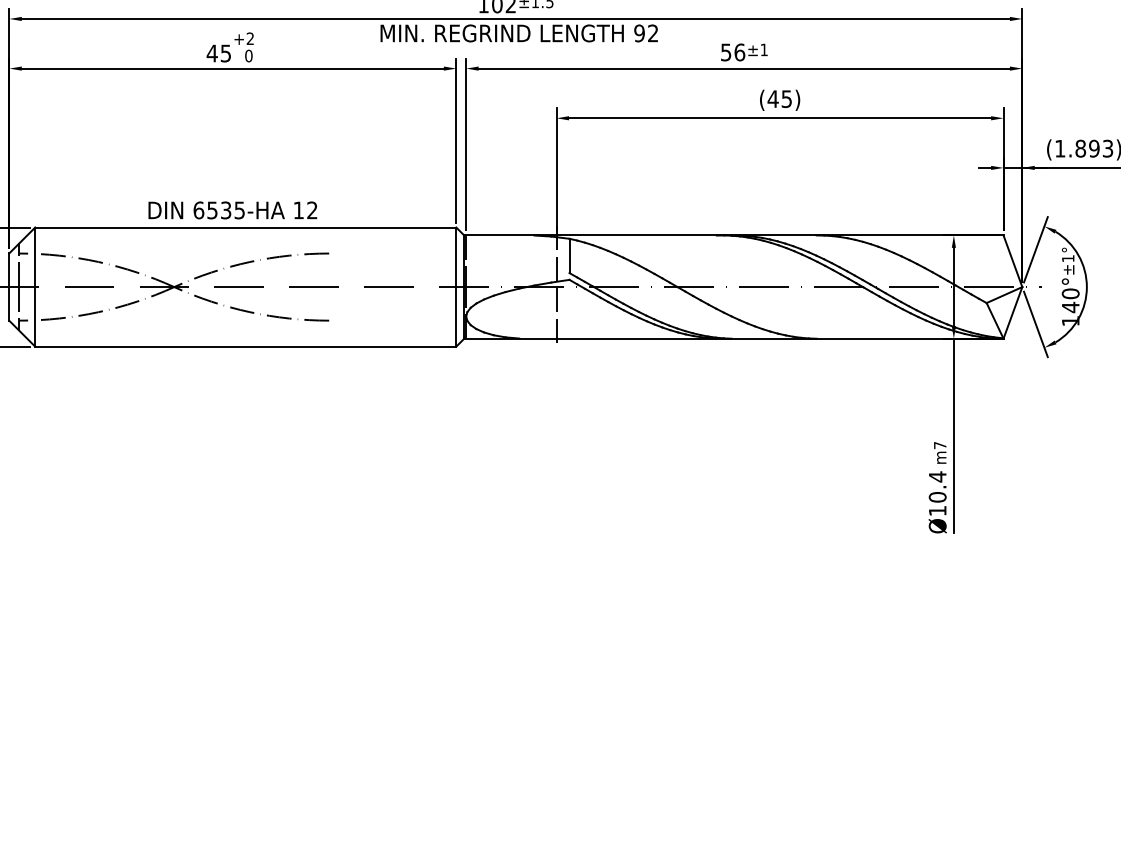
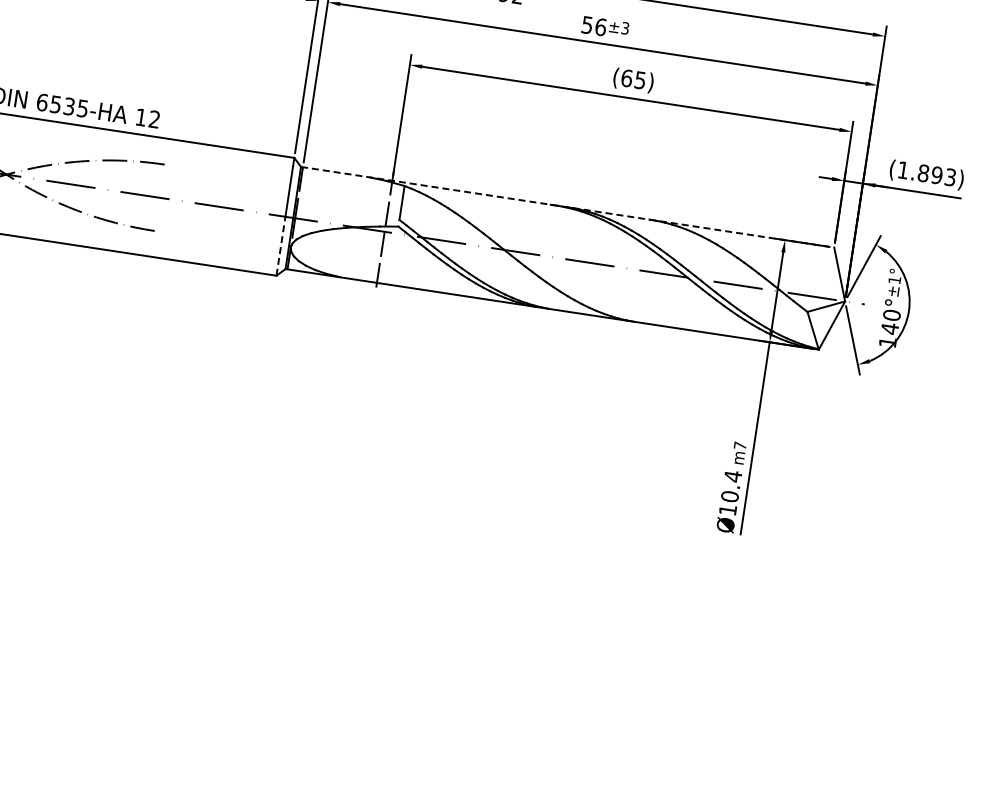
text: (763, 49) -> (624, 27), ±1 -> ±3
text: (772, 99) -> (626, 78), (45) -> (65)
line: (733, 235) -> (567, 207), solid -> dashed
line: (456, 316) -> (281, 245), solid -> dashed

